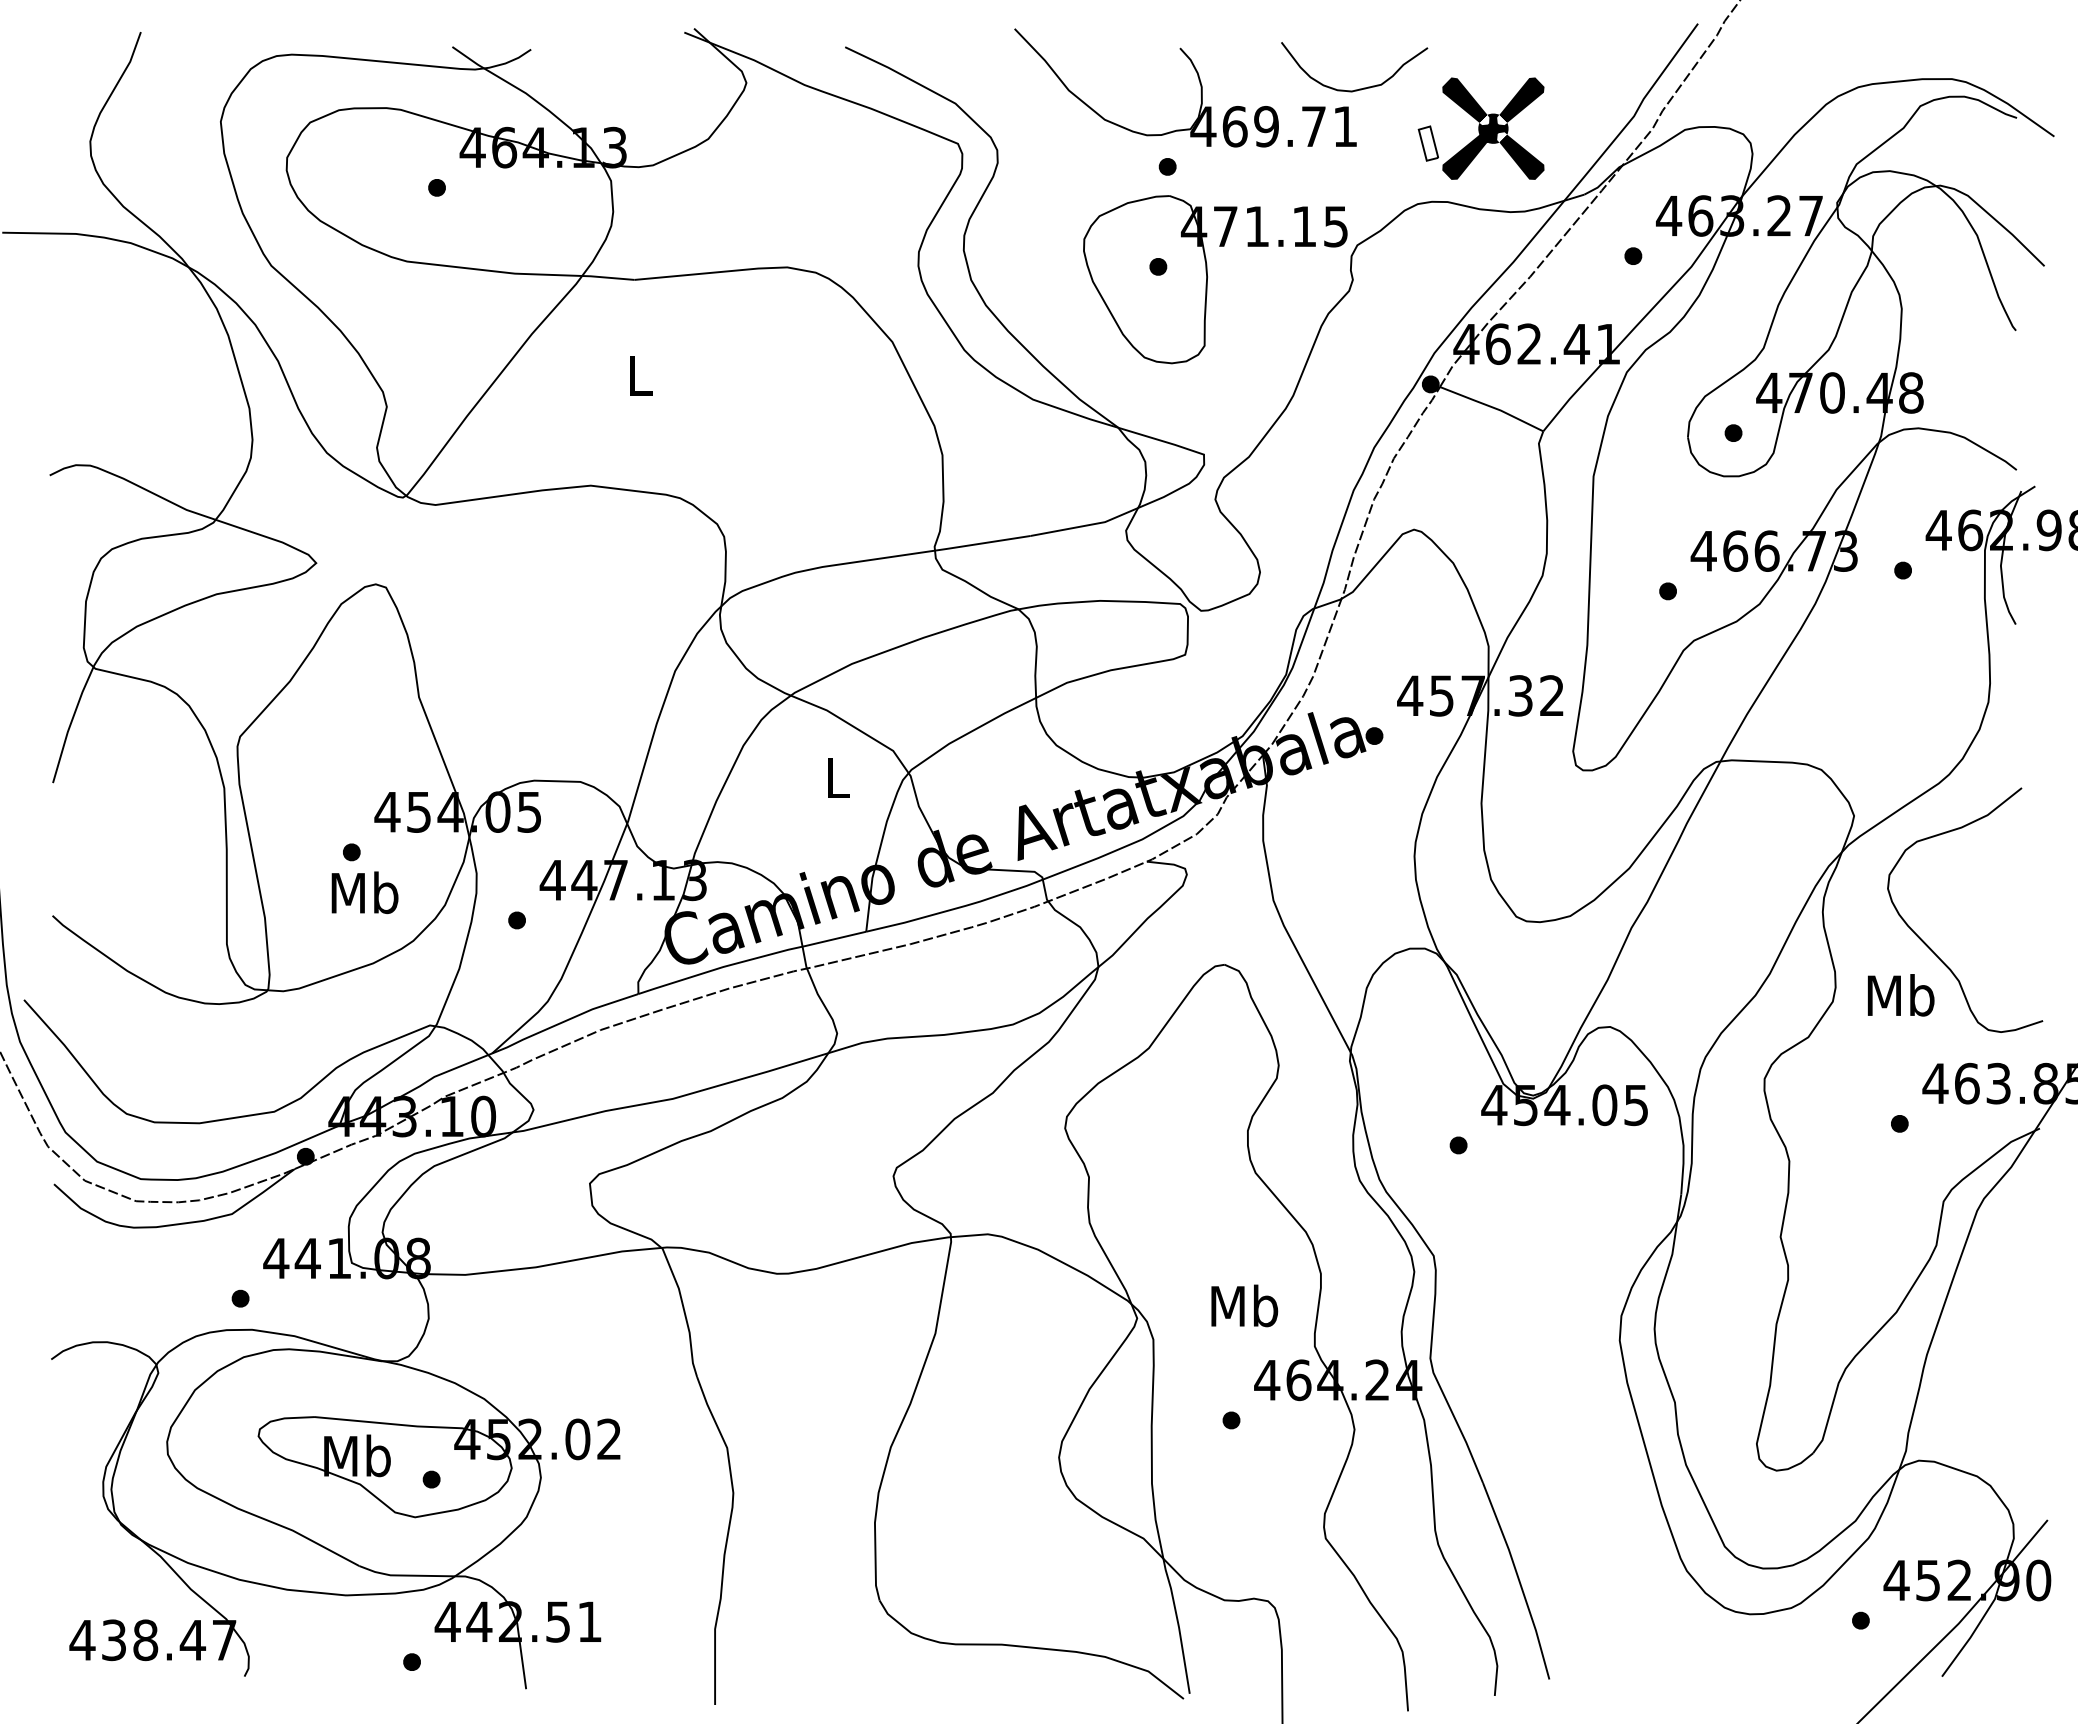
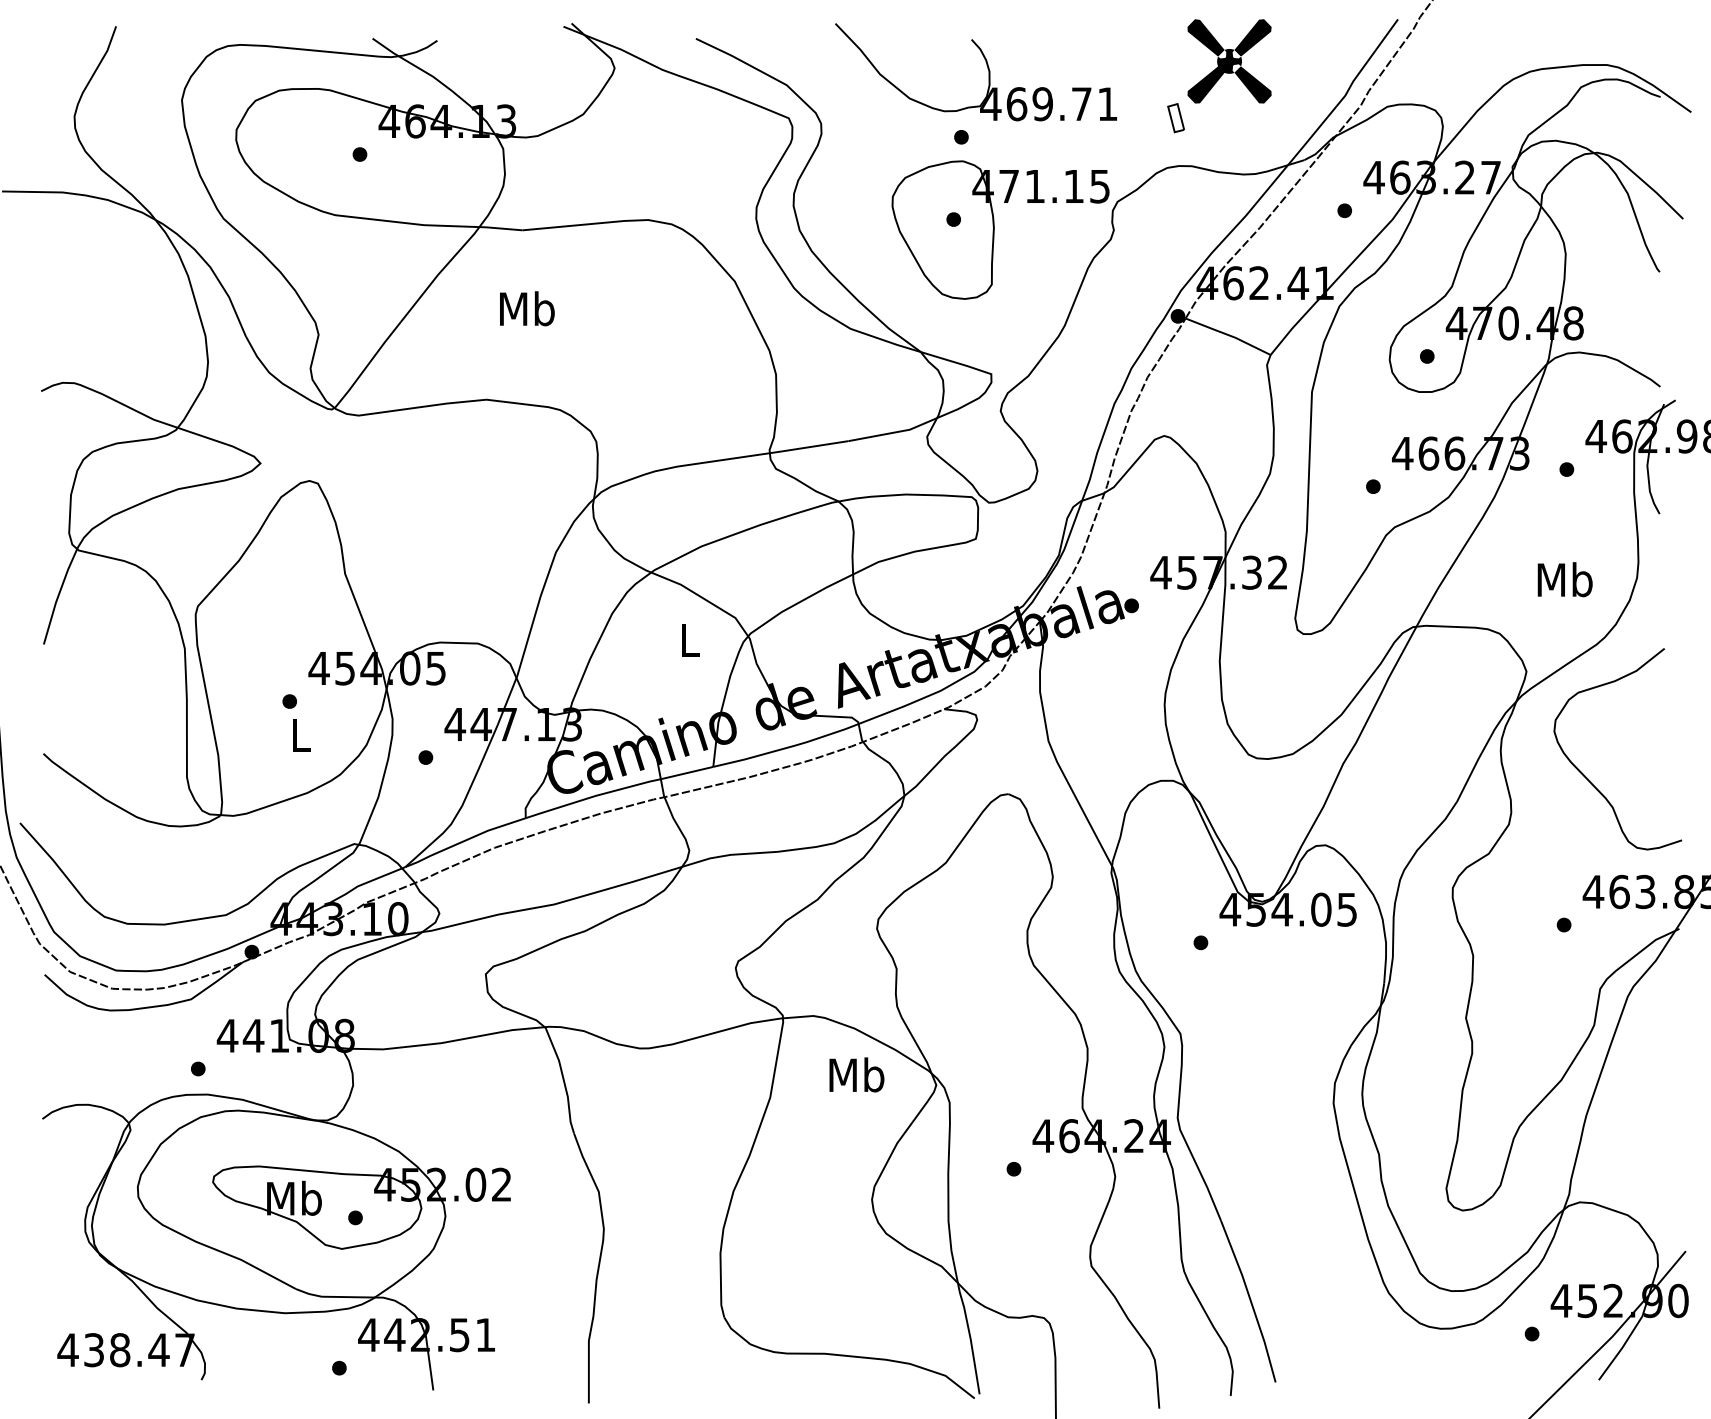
curve: (1359, 88) -> (1119, 72), removed
part: (1493, 128) -> (1229, 61), moved
text: (640, 375) -> (527, 309), L -> Mb
text: (364, 892) -> (300, 734), Mb -> L
text: (1901, 995) -> (1565, 579), moved
text: (1244, 1305) -> (856, 1074), moved

